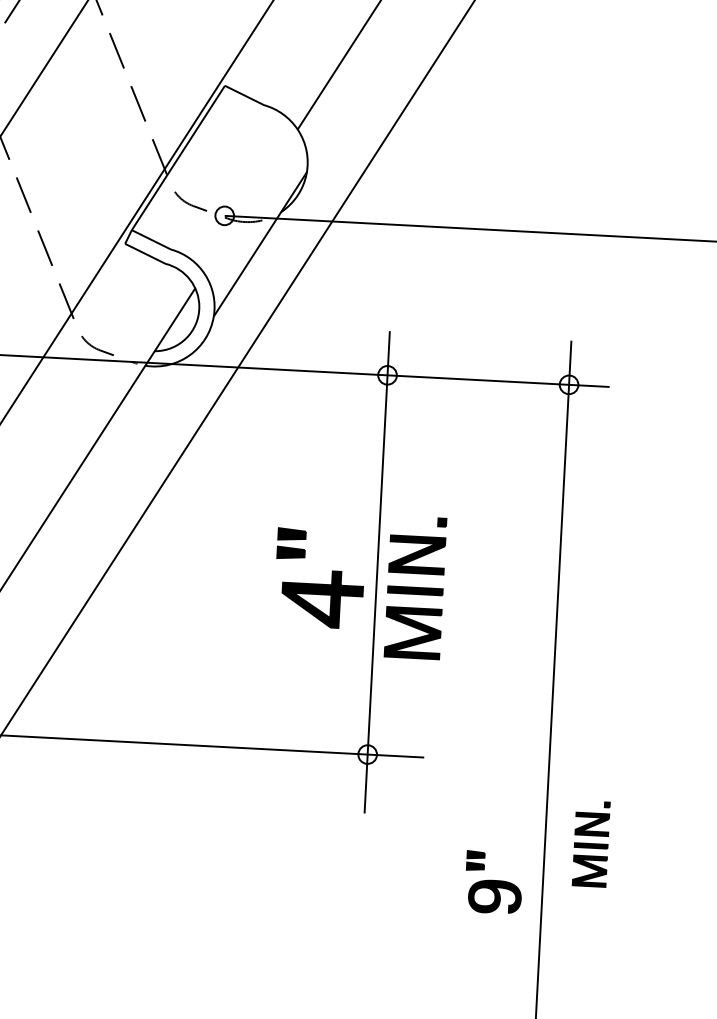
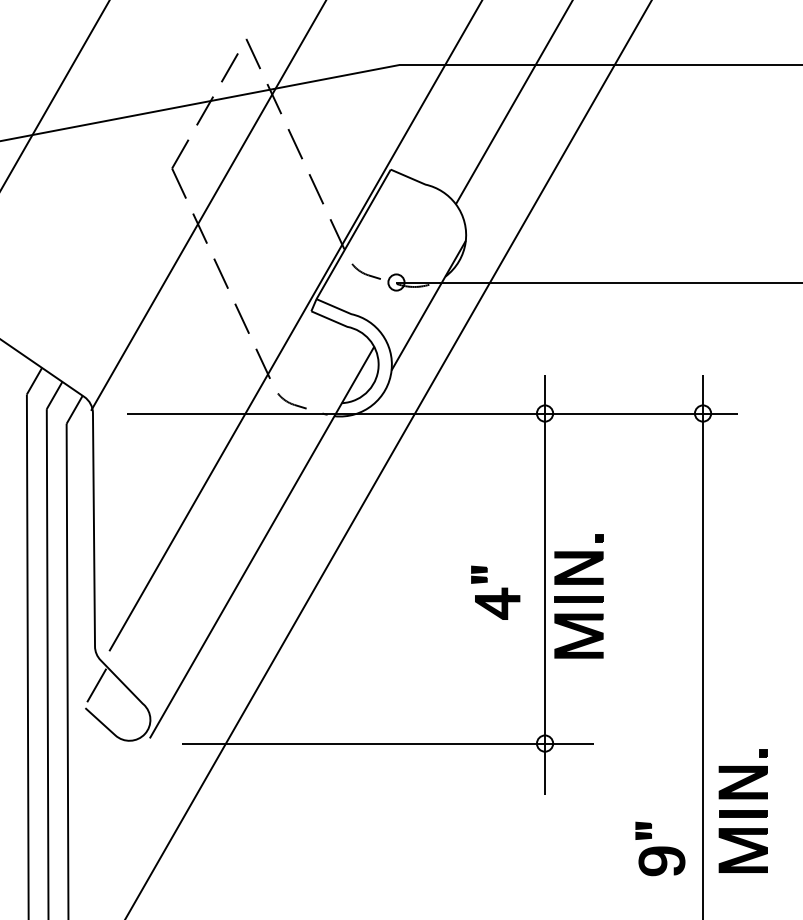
part: (319, 577) -> (495, 592), size x0.62
part: (590, 843) -> (742, 810), size x1.67

